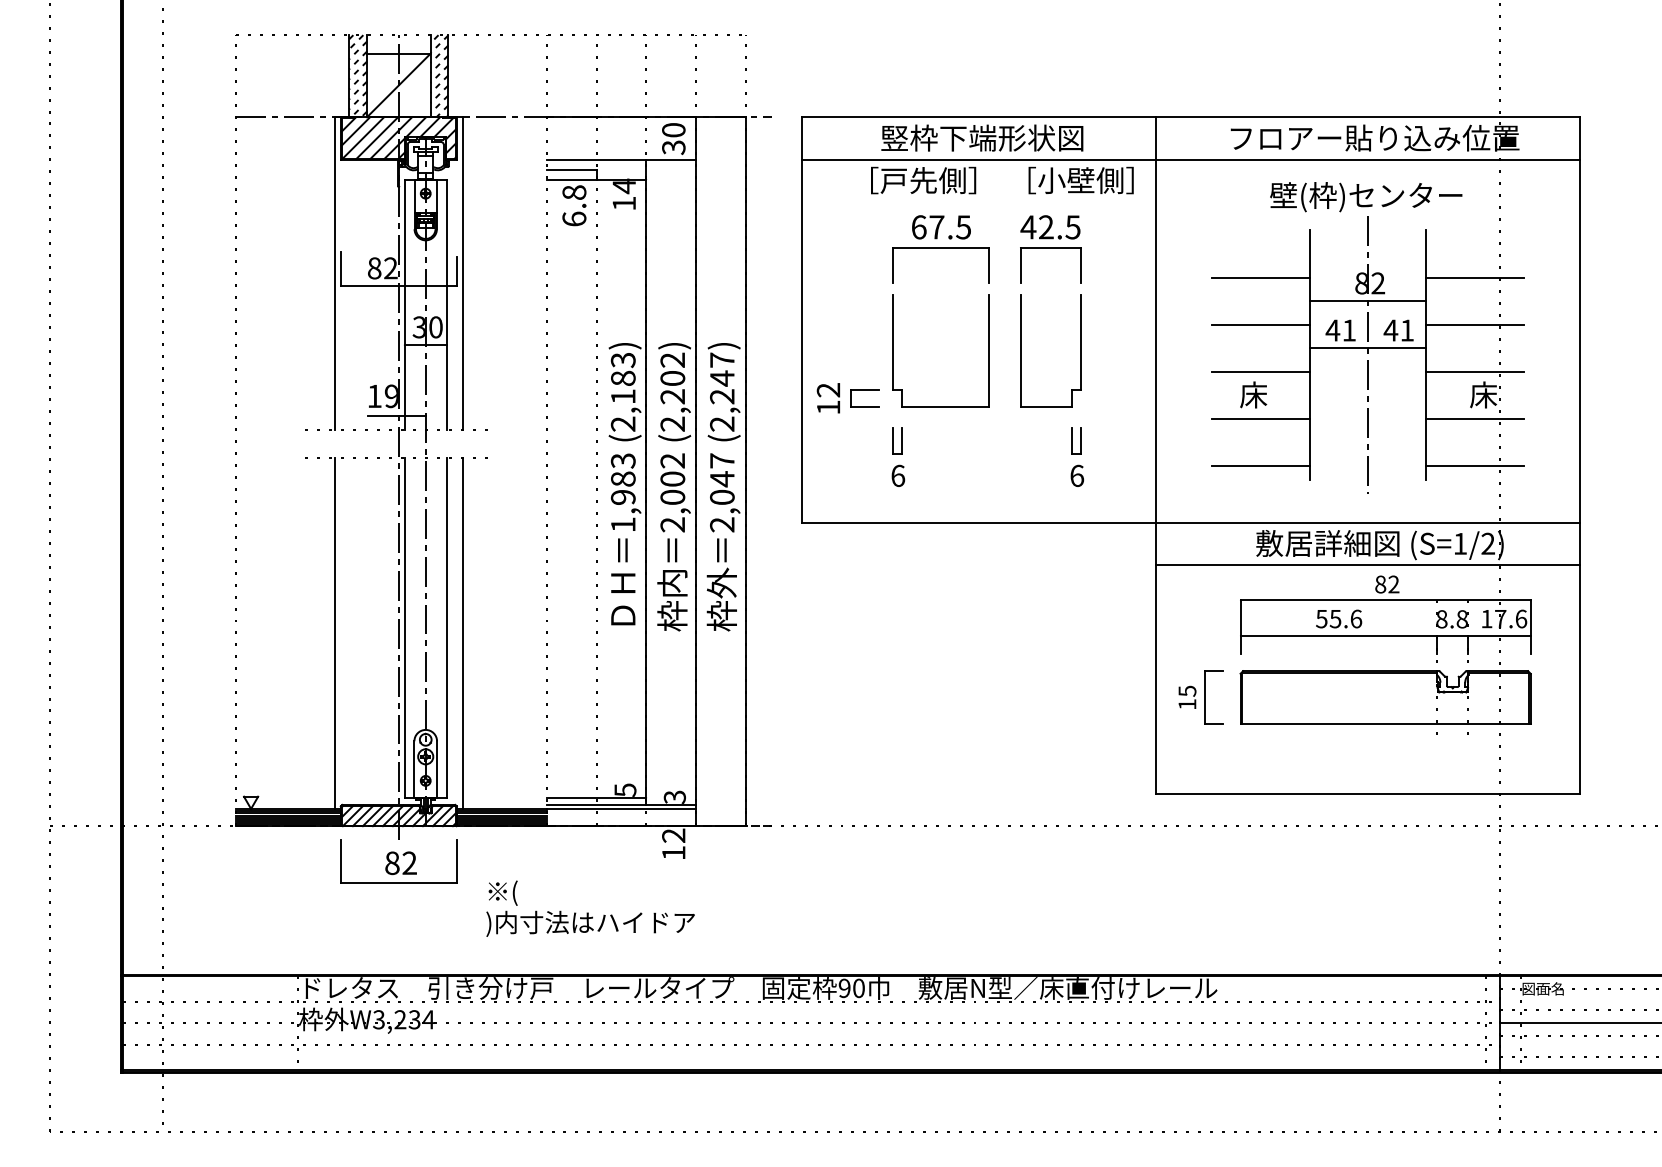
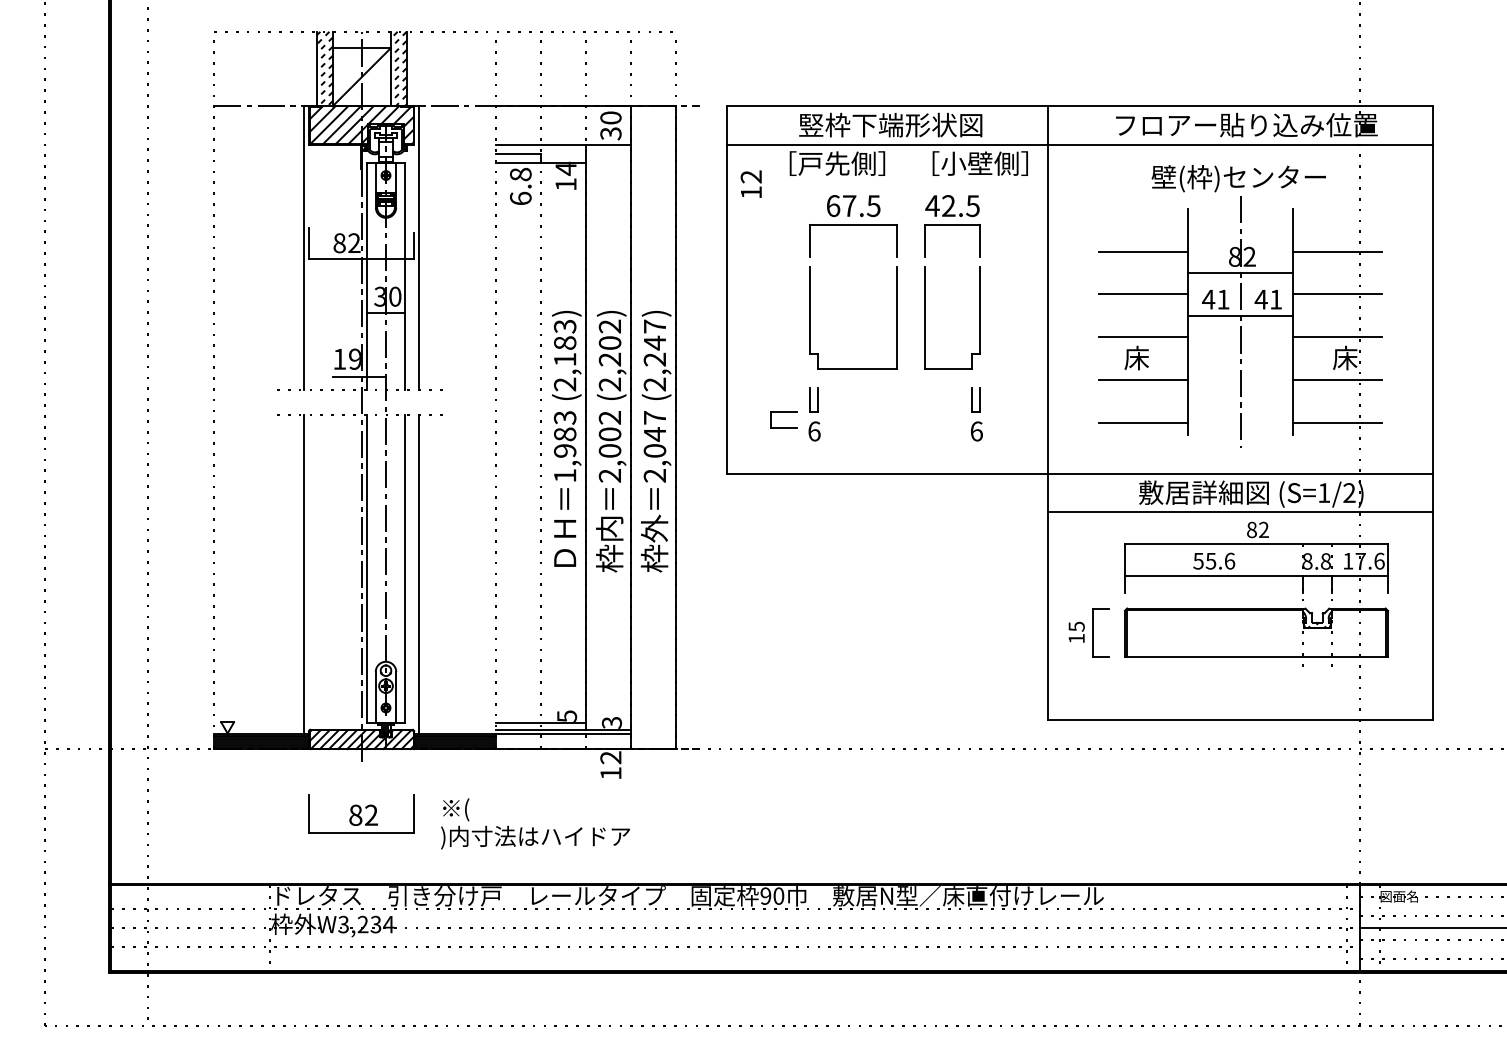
part: (864, 390) -> (783, 412), moved
text: (827, 398) -> (750, 184), moved
part: (398, 861) -> (361, 813), moved

